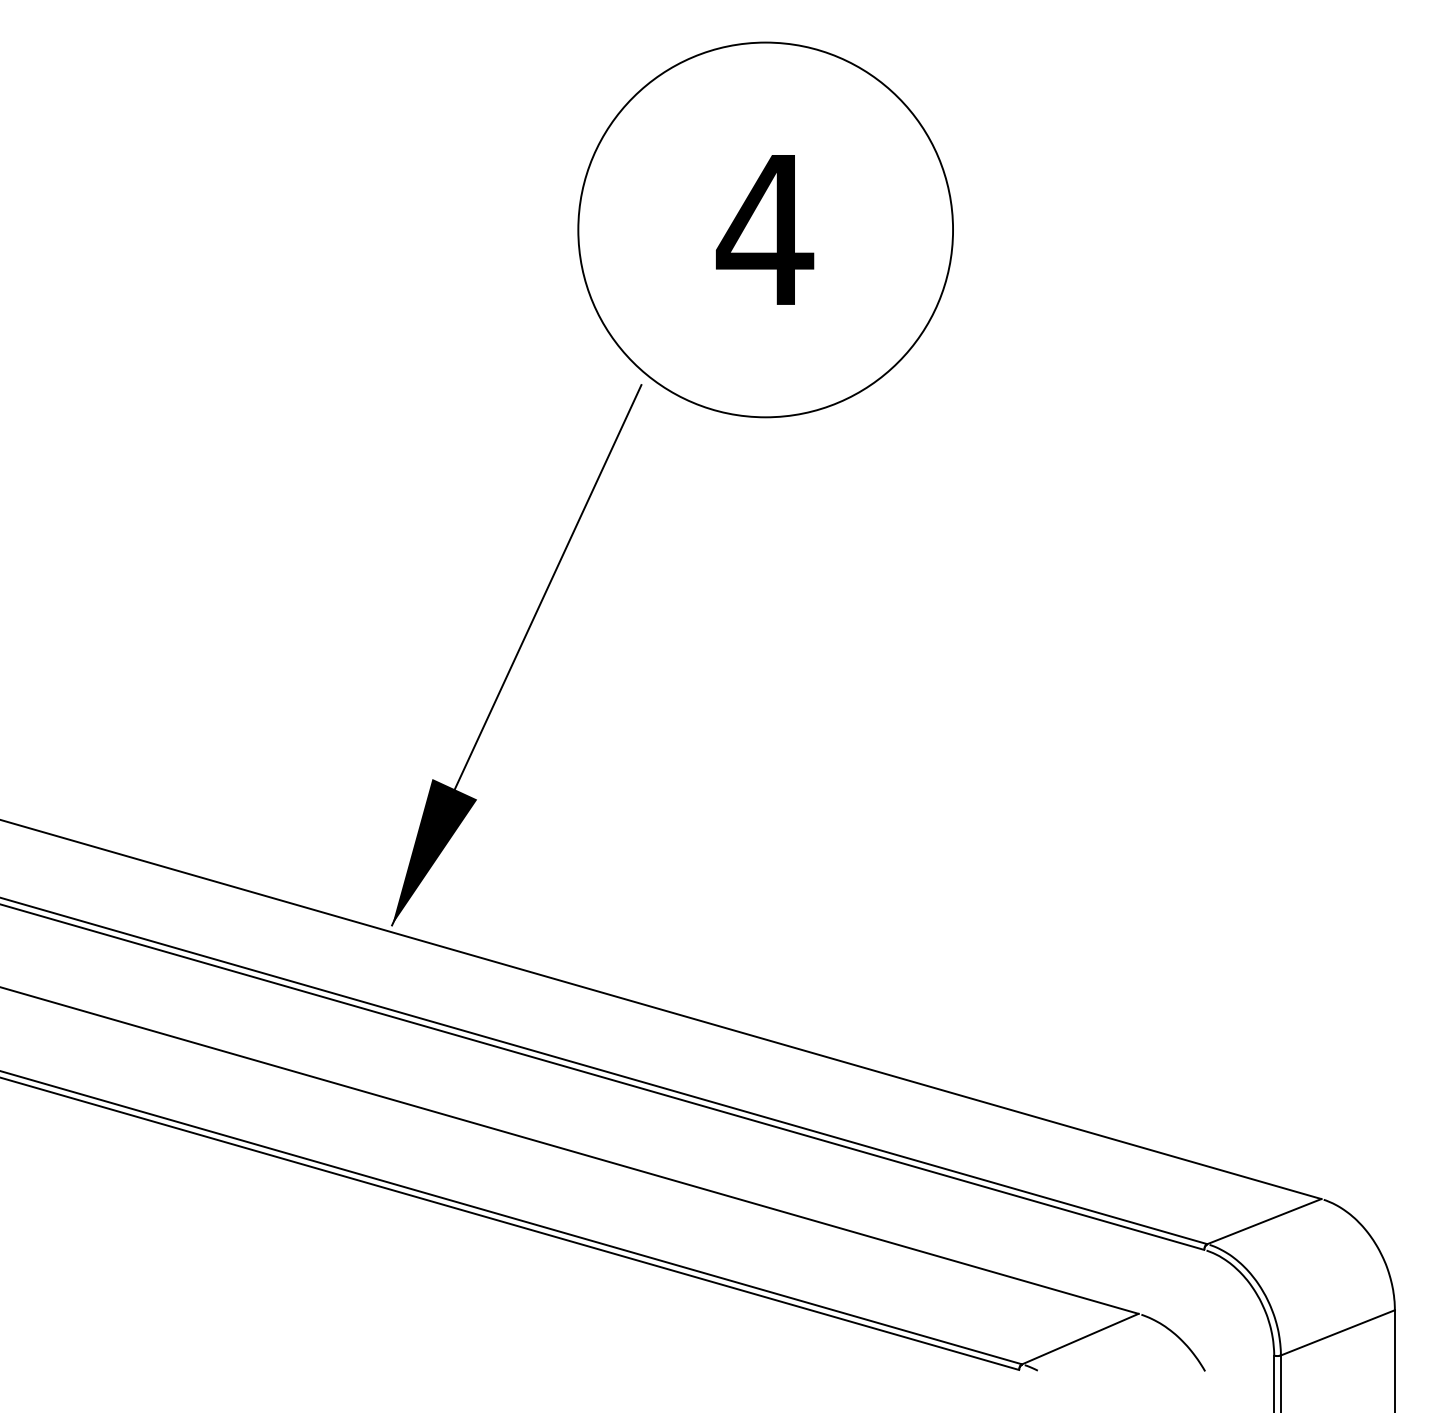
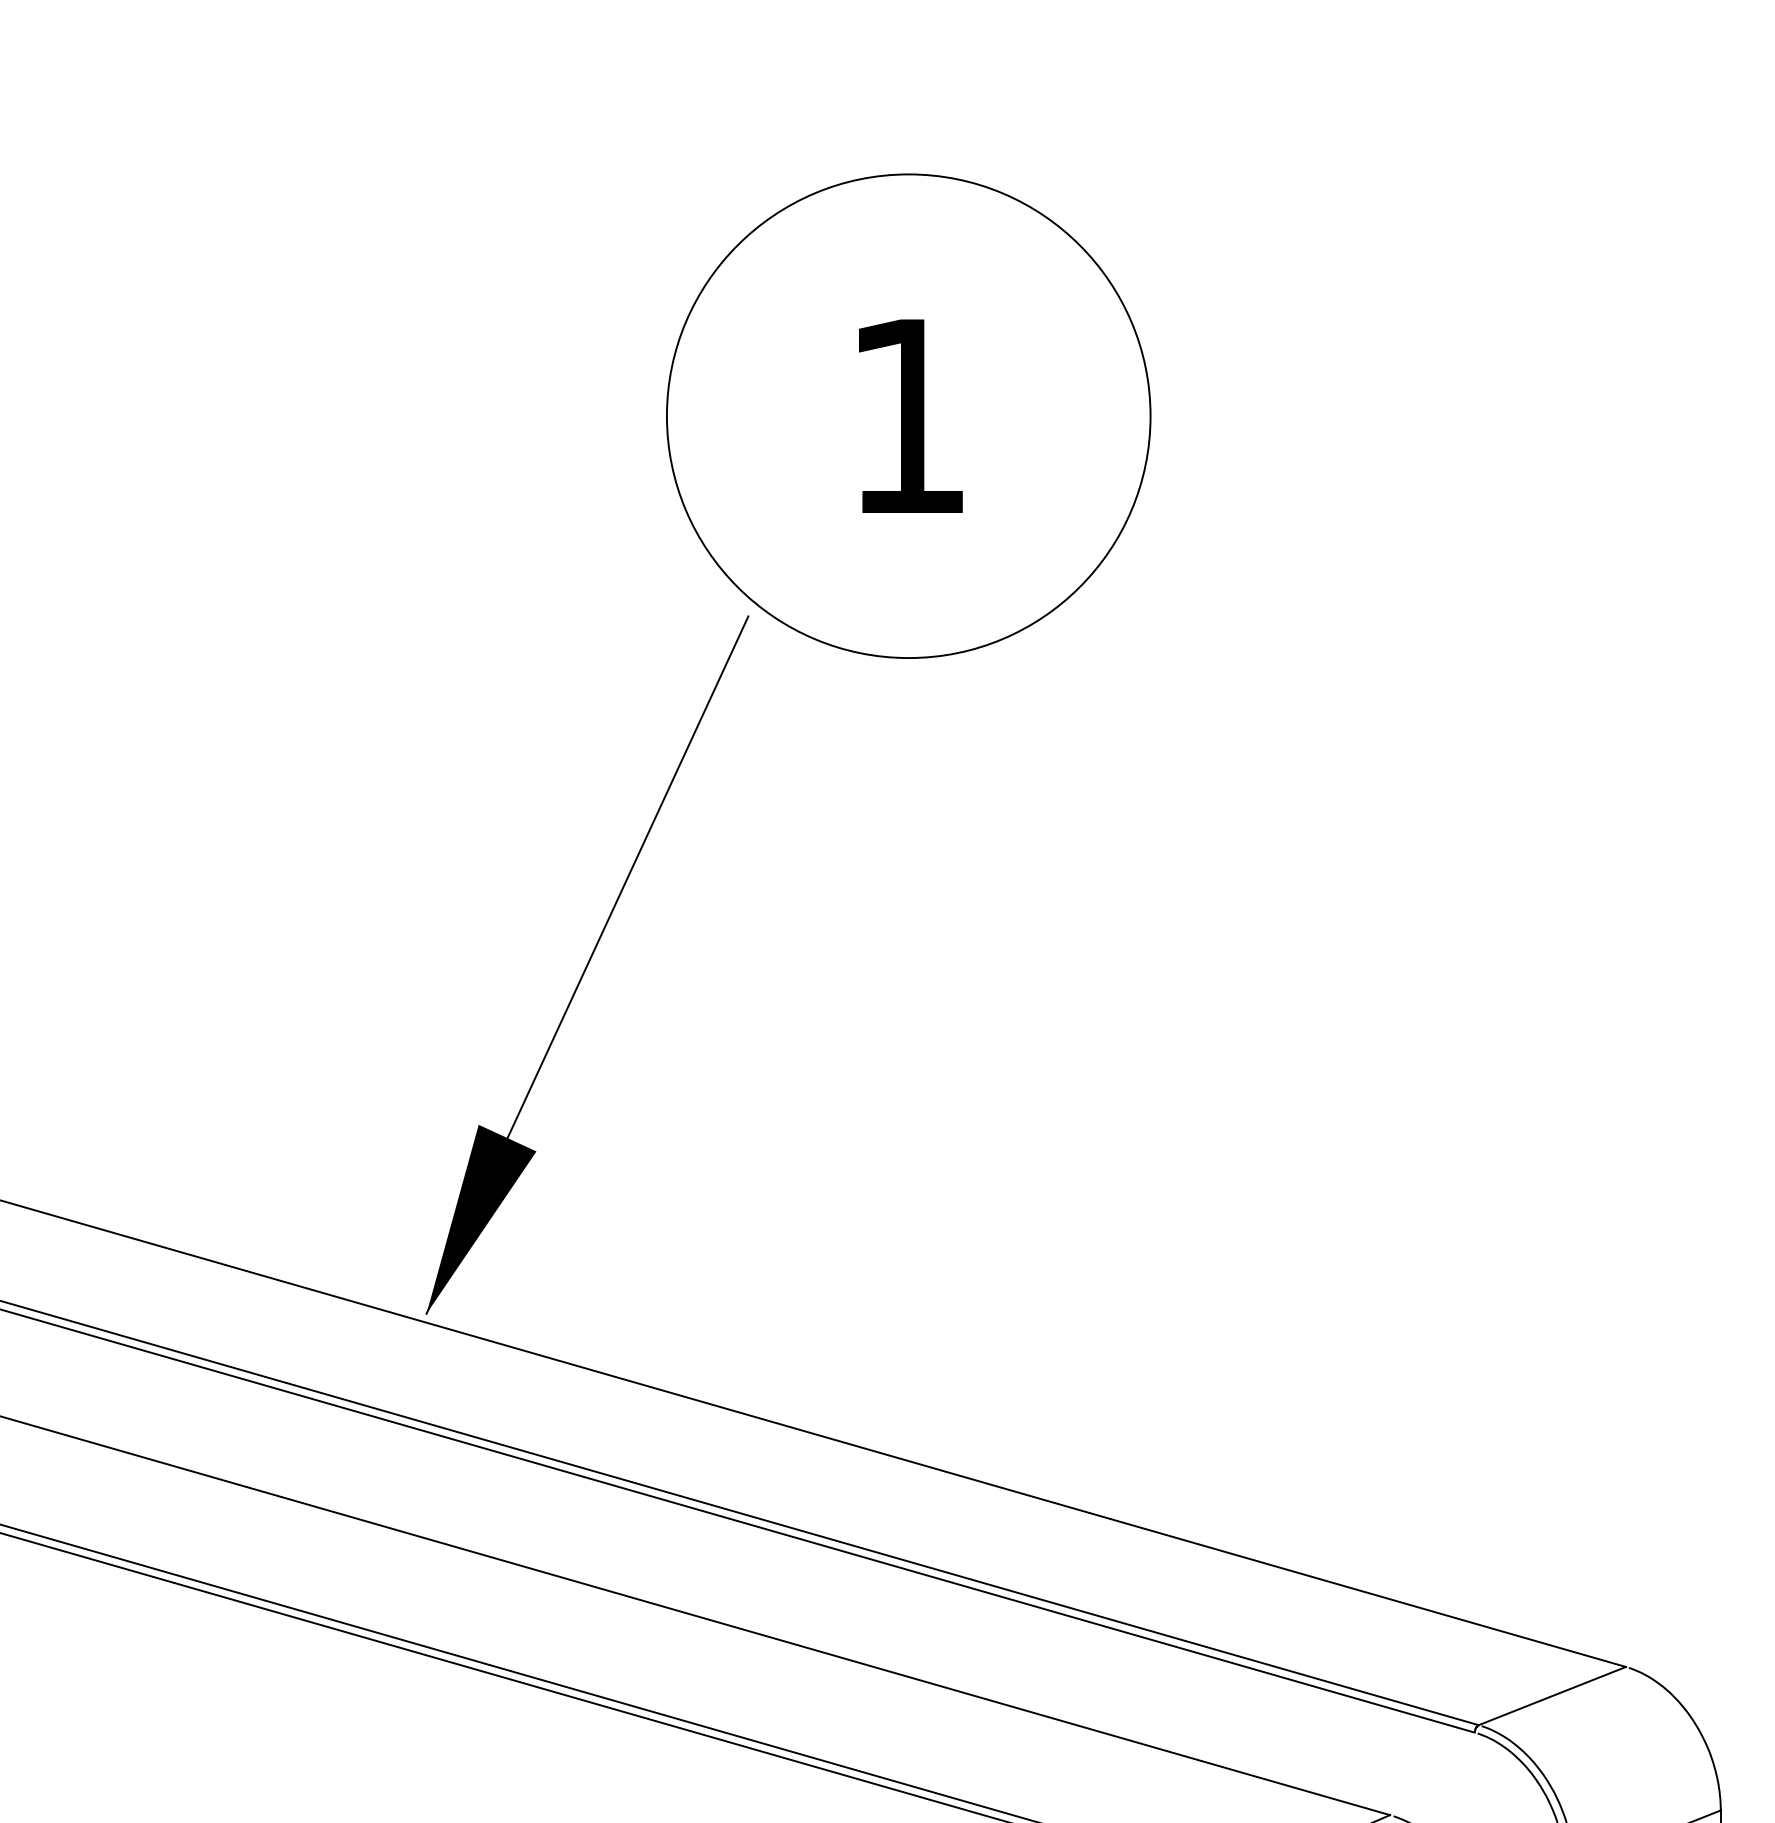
text: (764, 229) -> (907, 415), 4 -> 1

